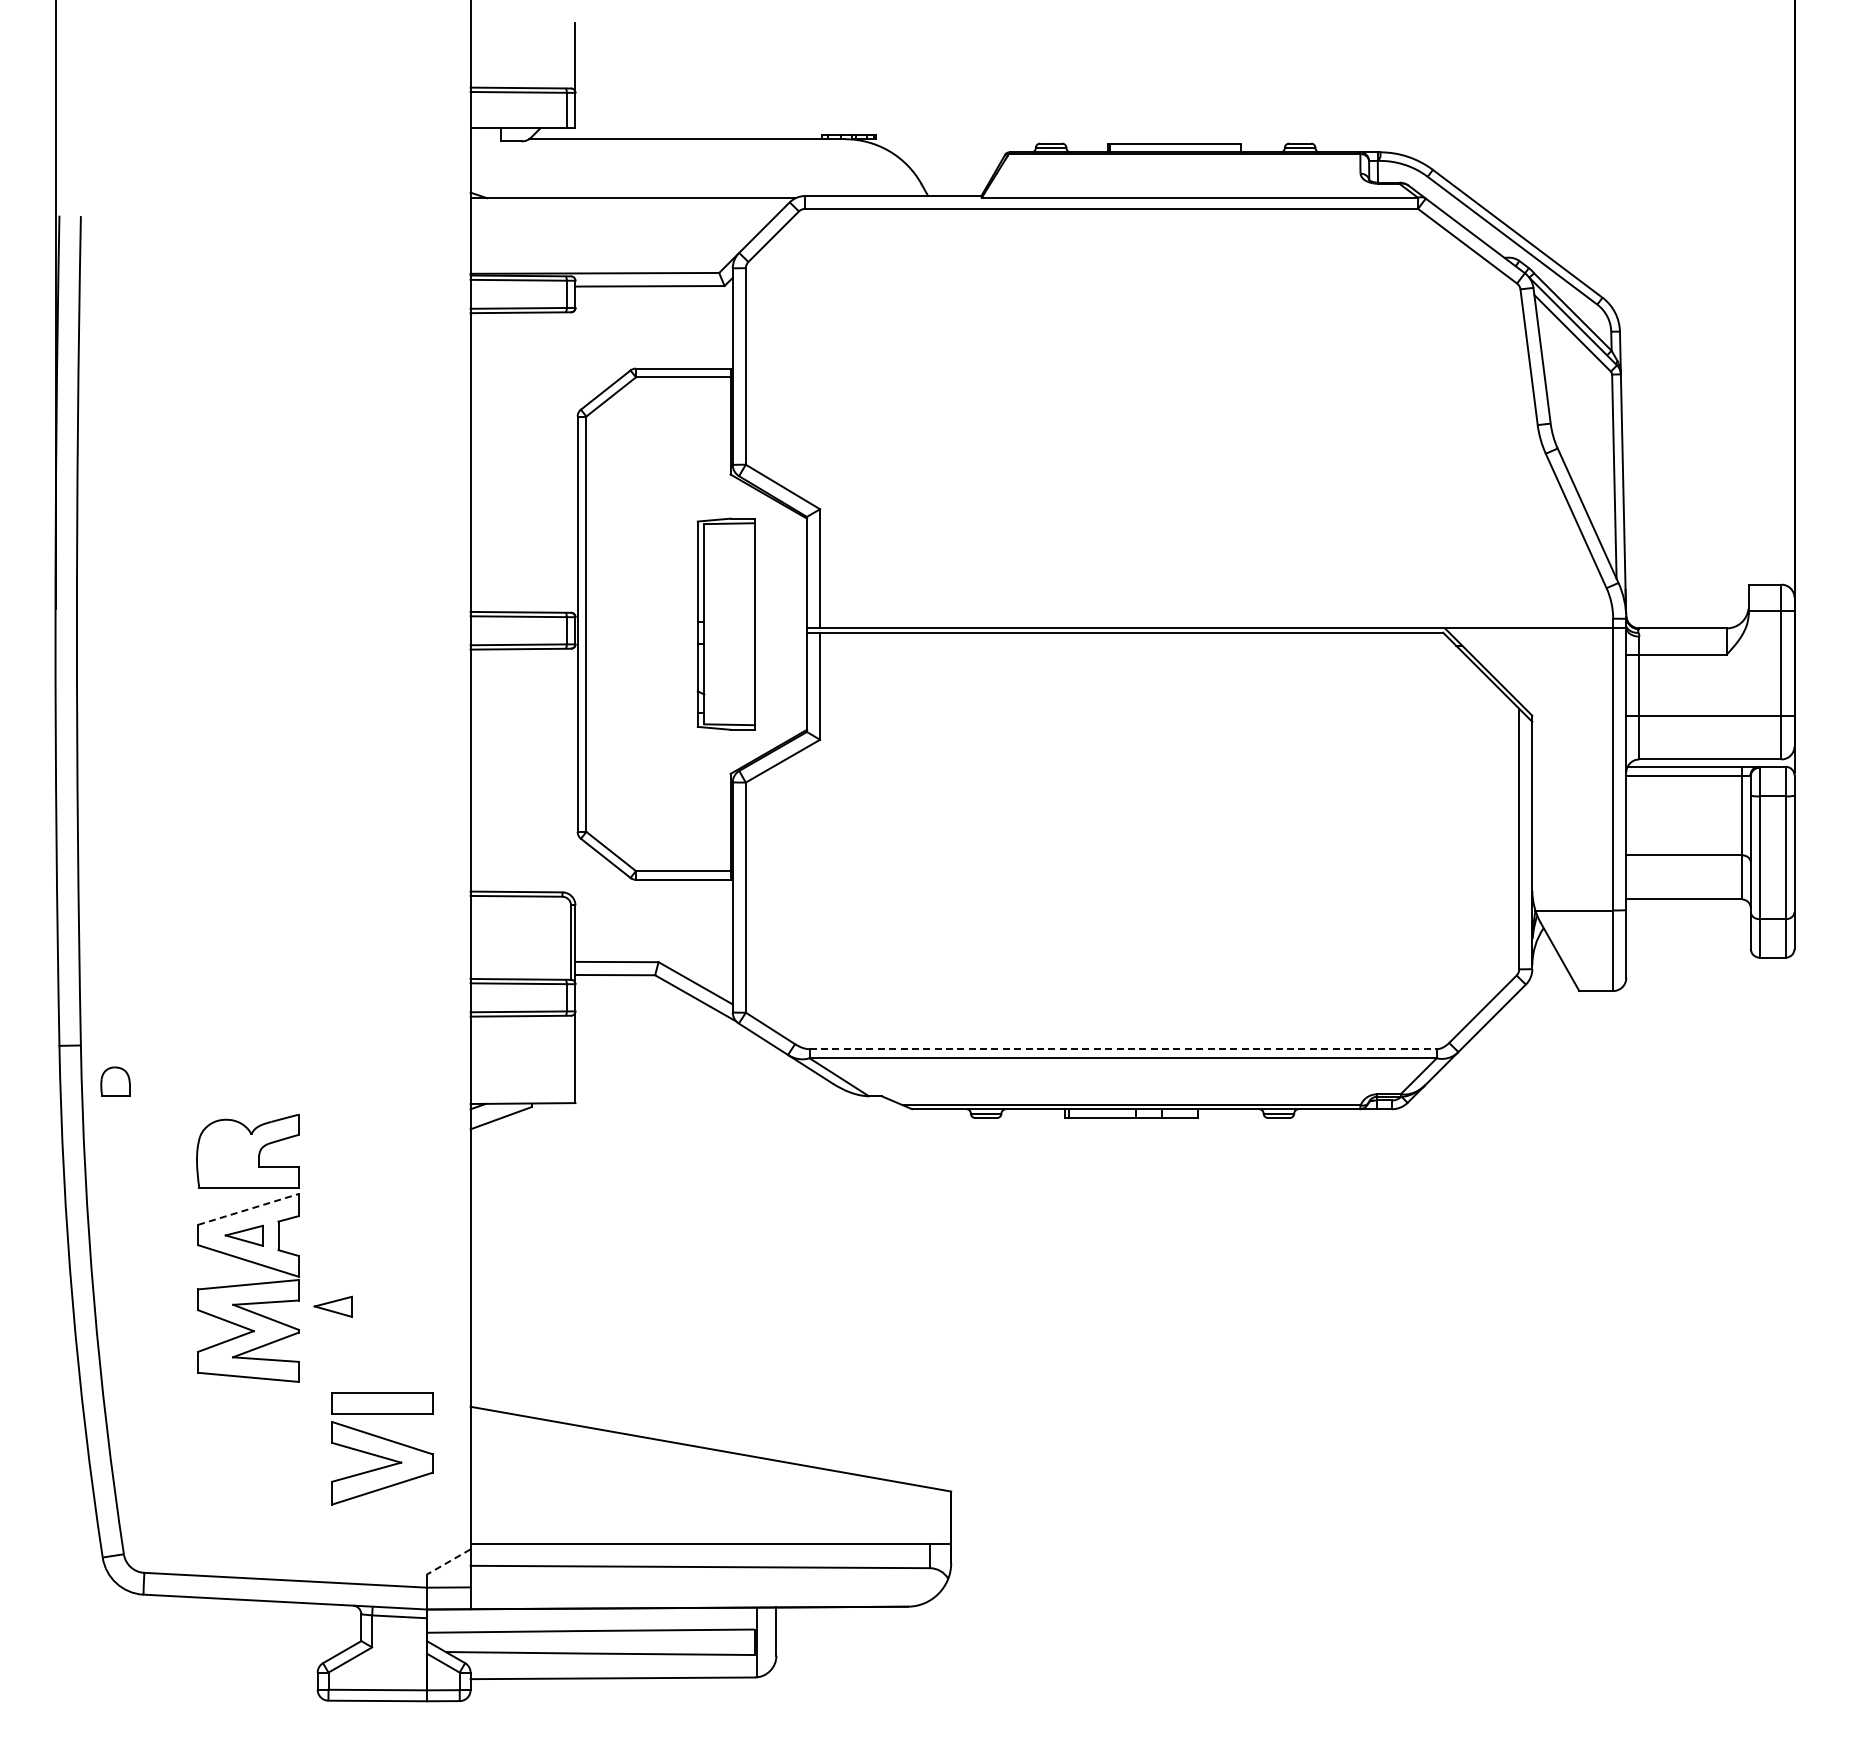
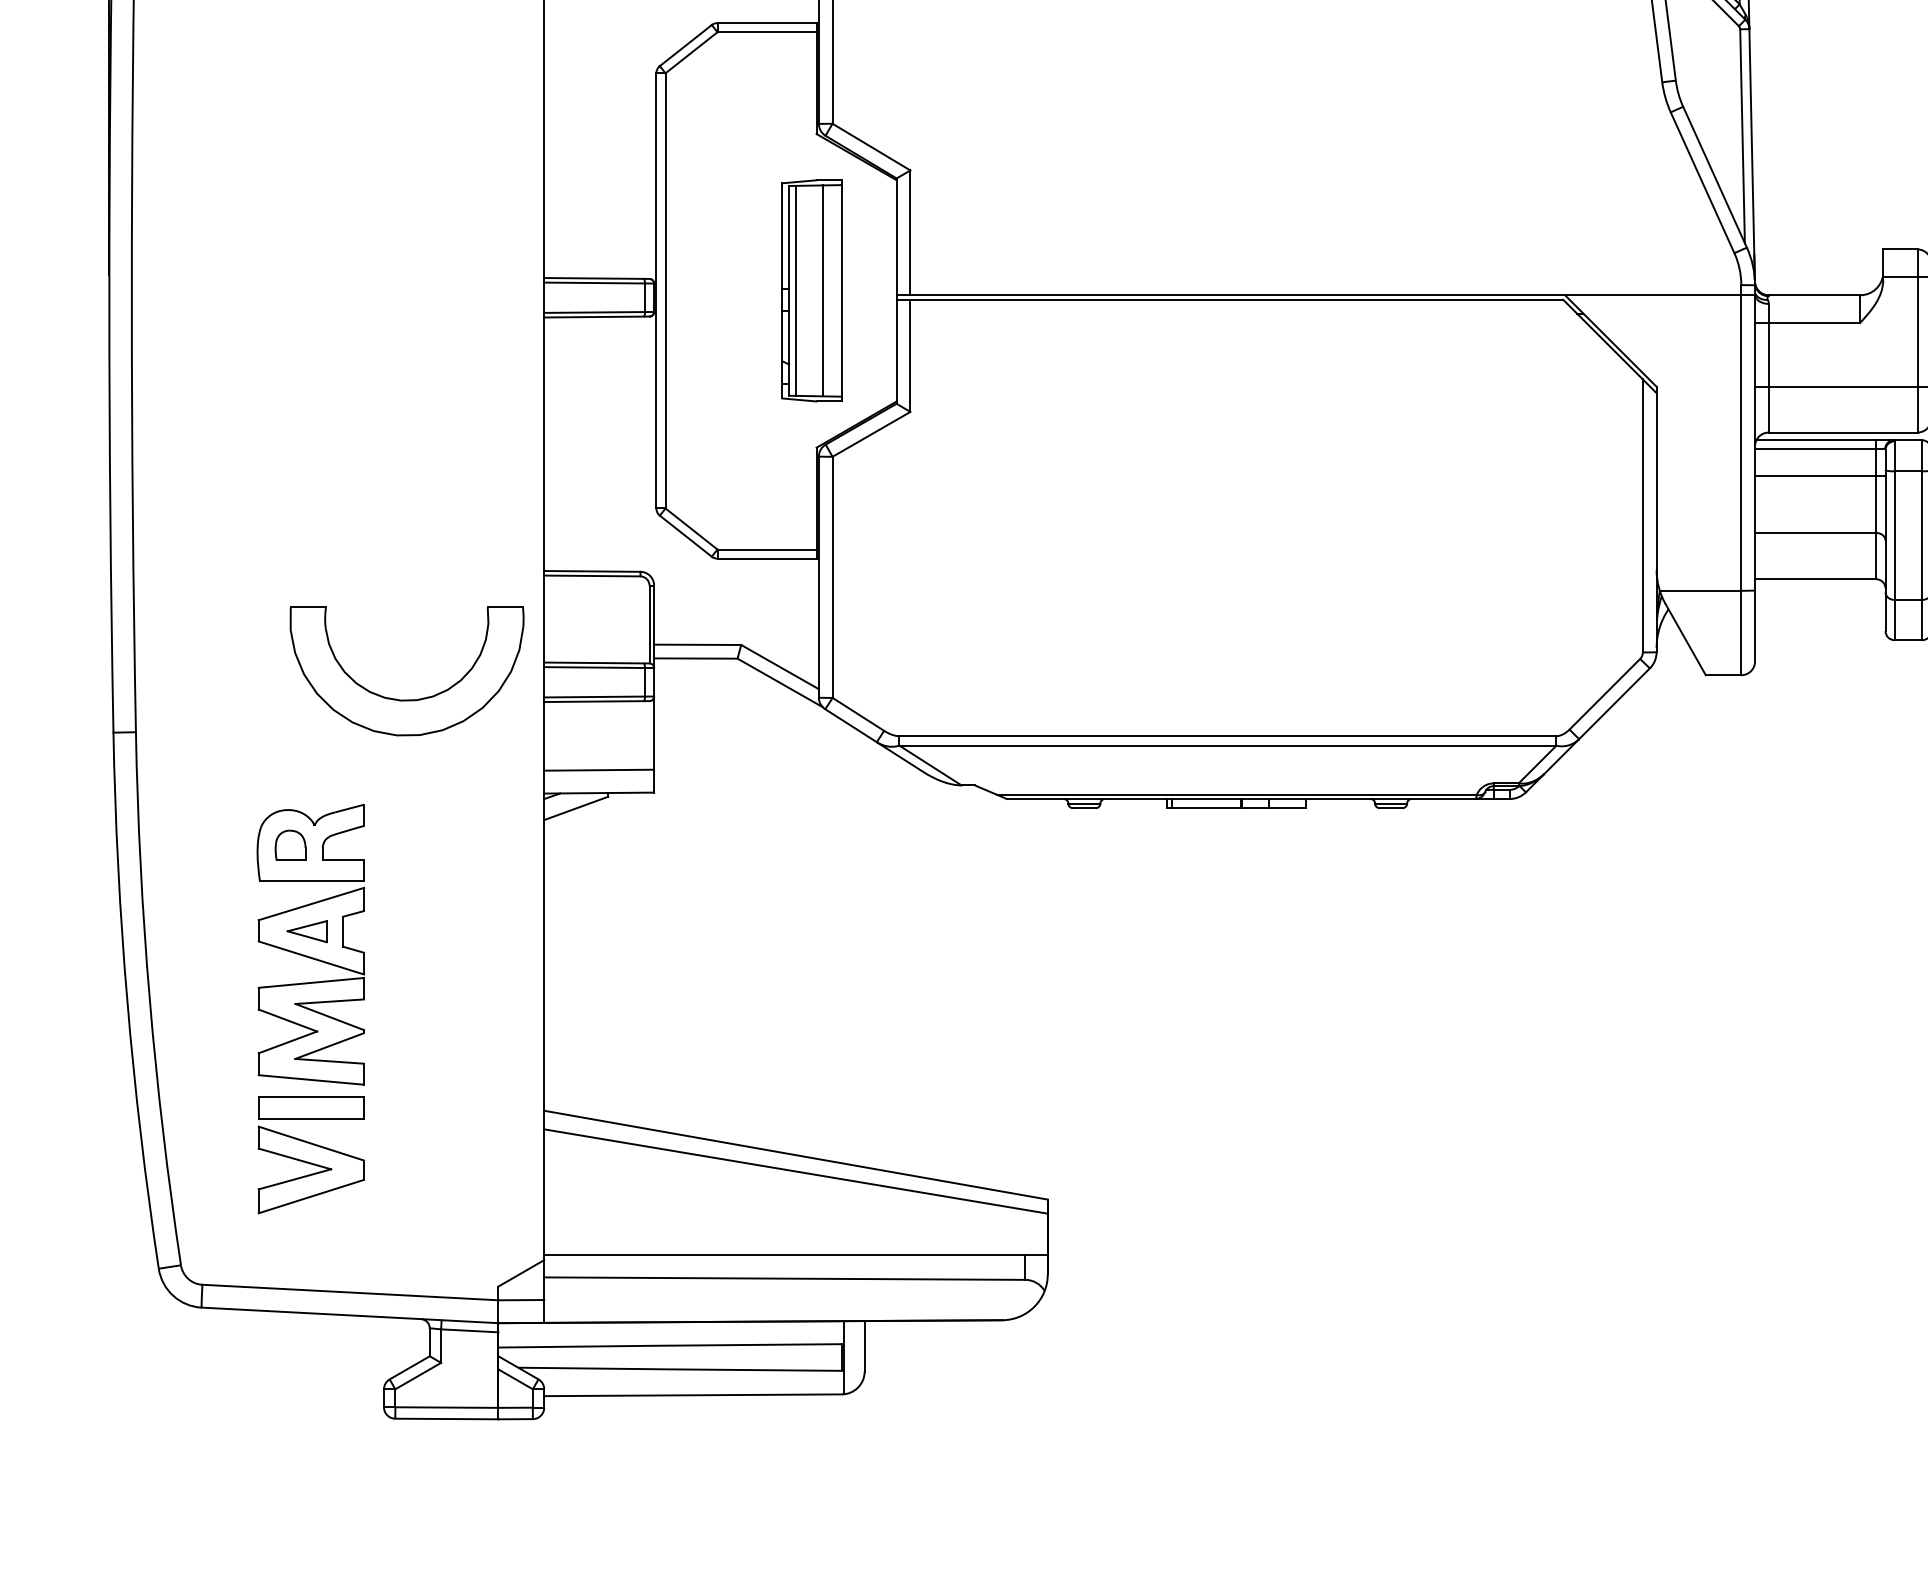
line: (737, 623) -> (823, 290), added
line: (711, 624) -> (796, 291), added
line: (1688, 800) -> (1820, 475), added
part: (339, 1014) -> (406, 699), added
line: (1123, 1049) -> (1228, 736), dashed -> solid
part: (115, 1081) -> (290, 845), moved
line: (522, 1081) -> (598, 769), added
line: (248, 1209) -> (311, 904), dashed -> solid
part: (332, 1306) -> (399, 1005), removed
part: (382, 1448) -> (311, 1154), moved
line: (710, 1464) -> (795, 1171), added
line: (448, 1562) -> (521, 1273), dashed -> solid

